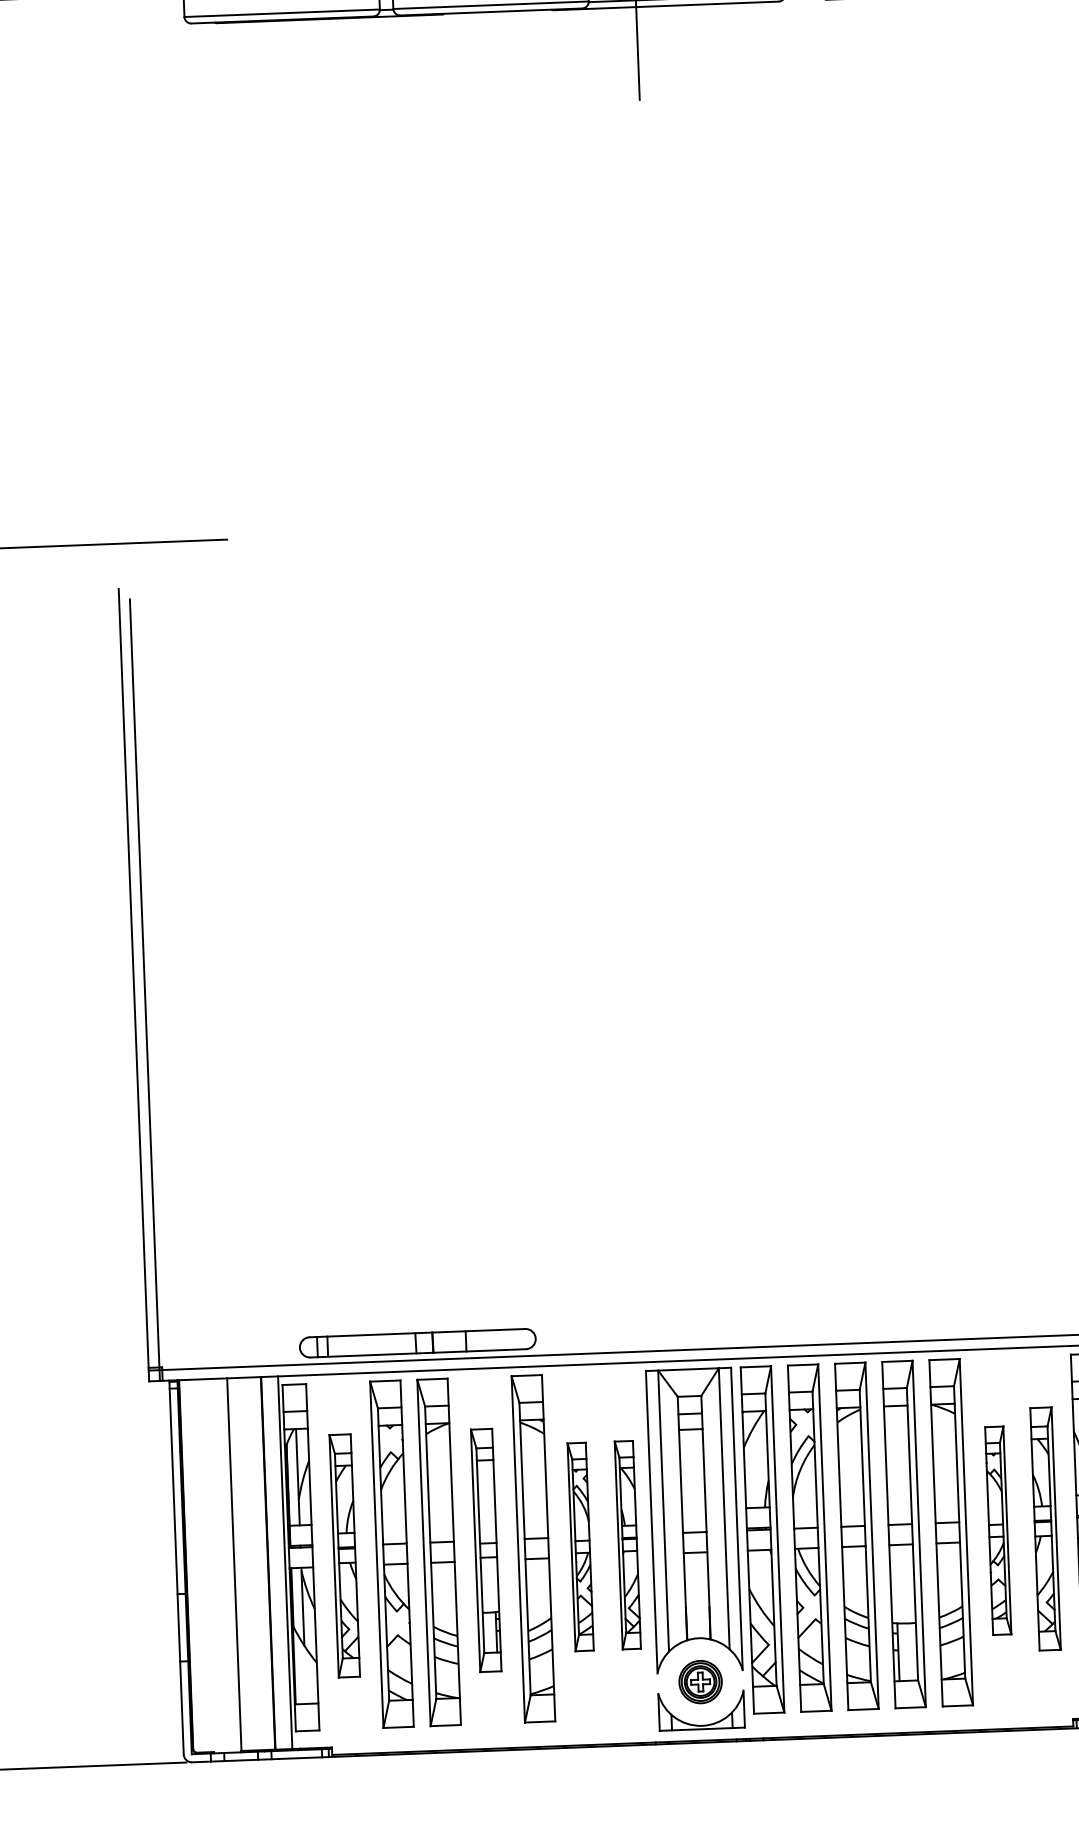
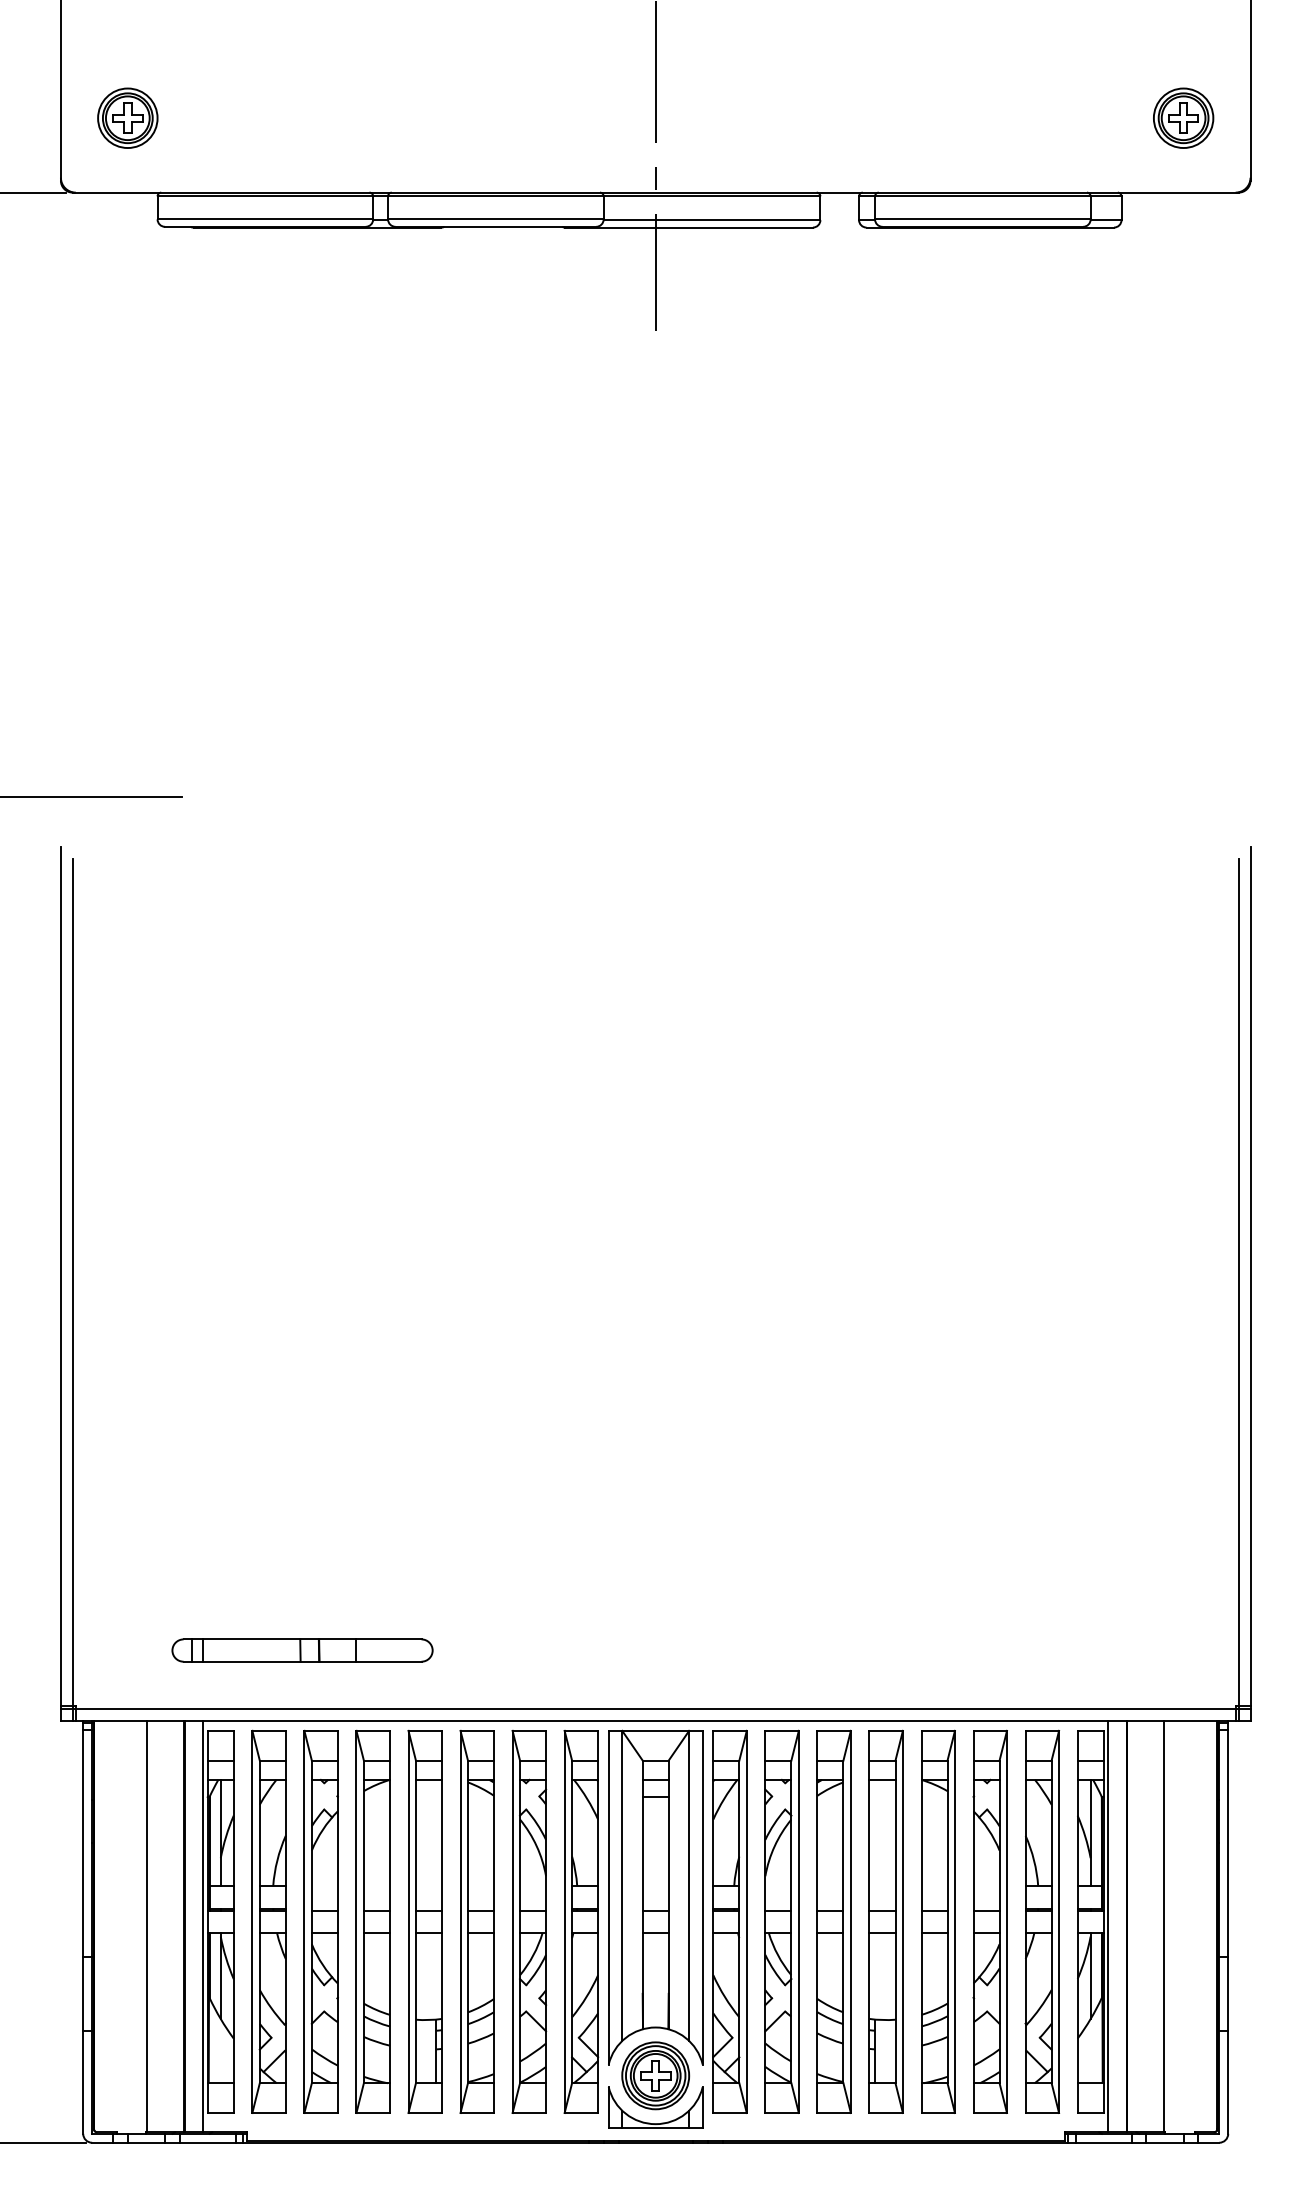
part: (417, 1343) -> (302, 1650), moved
part: (1045, 1528) -> (1042, 1921), size x1.43
part: (997, 1530) -> (989, 1921), size x1.67
part: (627, 1544) -> (581, 1921), size x1.67
part: (580, 1546) -> (529, 1921), size x1.67
part: (485, 1550) -> (424, 1921), size x1.43
part: (344, 1555) -> (268, 1921), size x1.43
part: (700, 1681) -> (655, 2075), size x1.43

